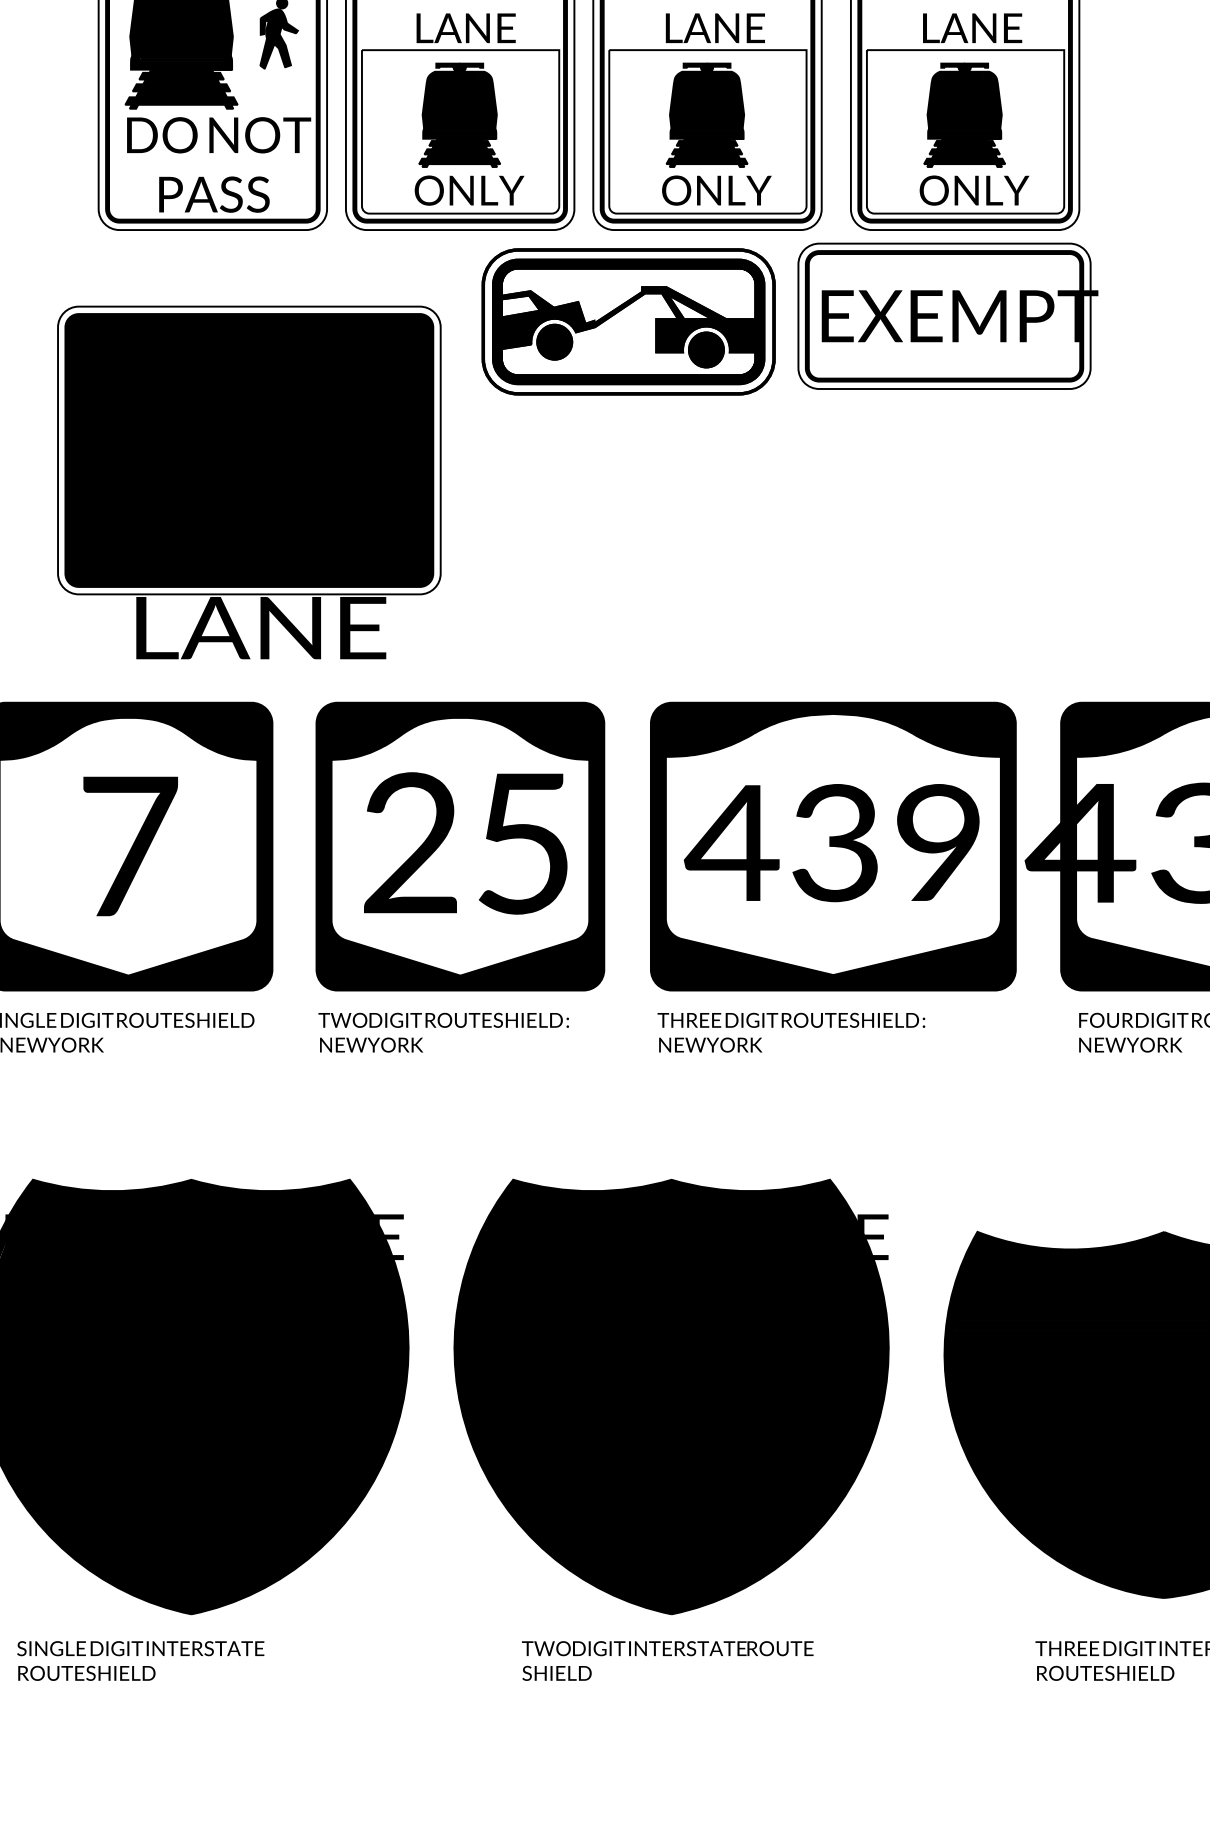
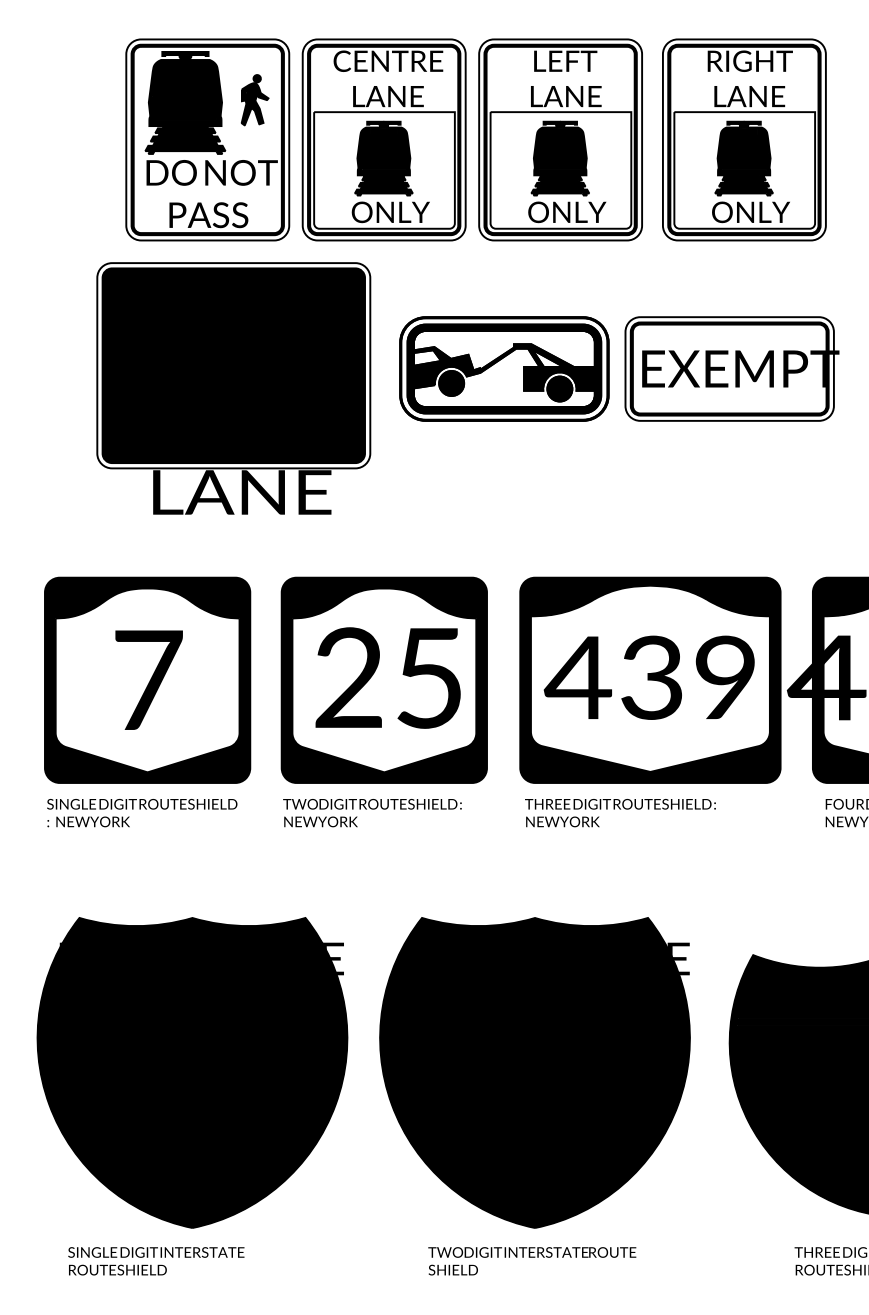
part: (947, 315) -> (731, 368), moved
part: (628, 321) -> (504, 368), moved
part: (248, 482) -> (233, 388), moved

